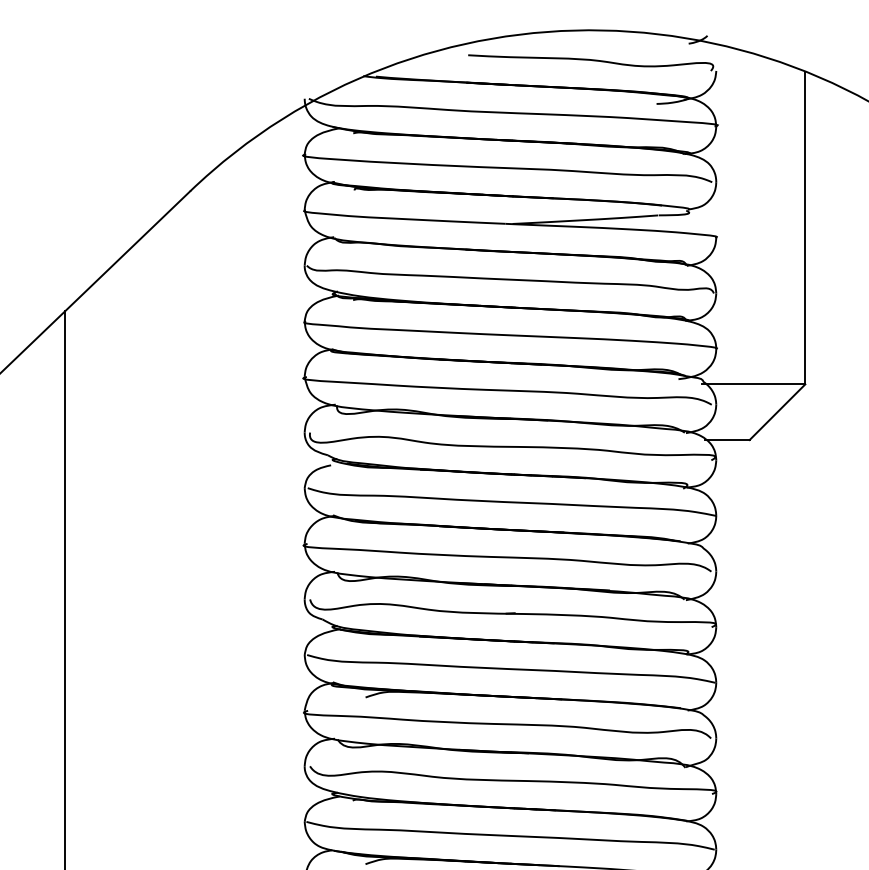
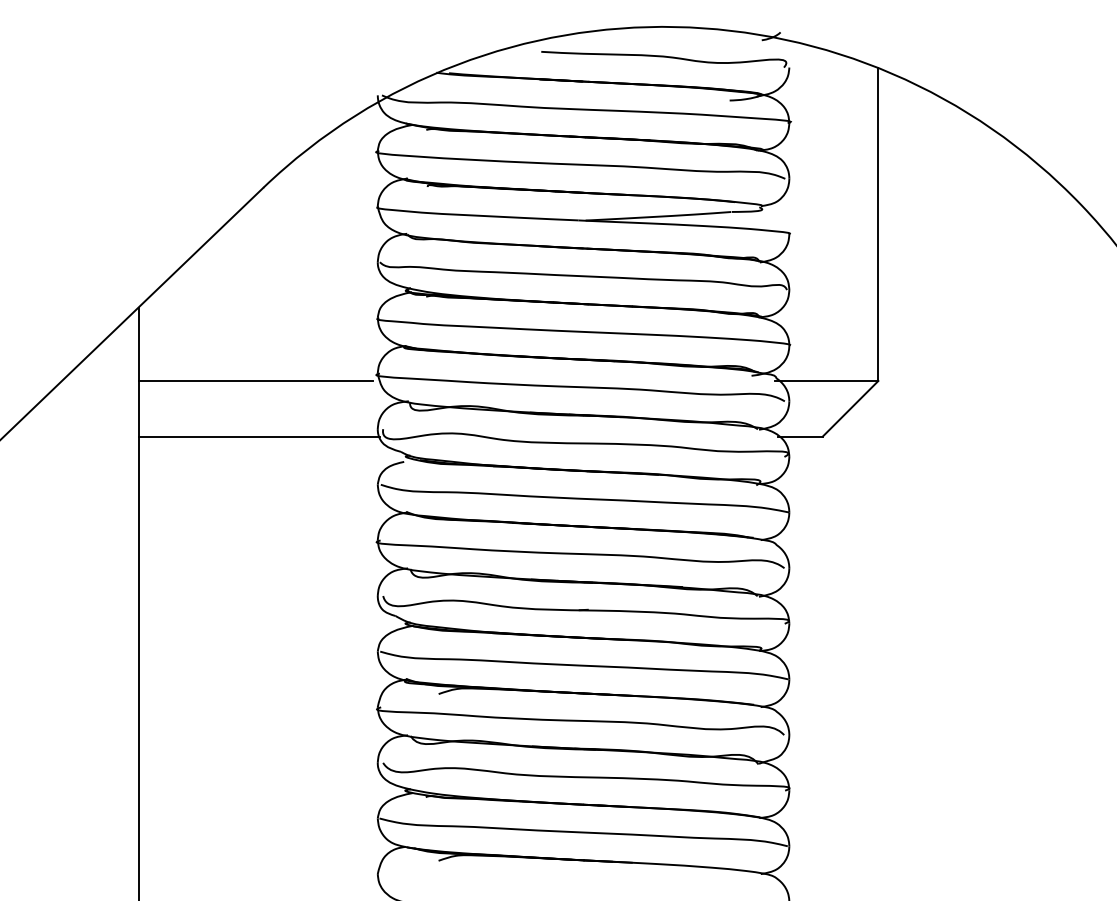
line: (182, 383) -> (255, 380), added
line: (186, 439) -> (259, 436), added

